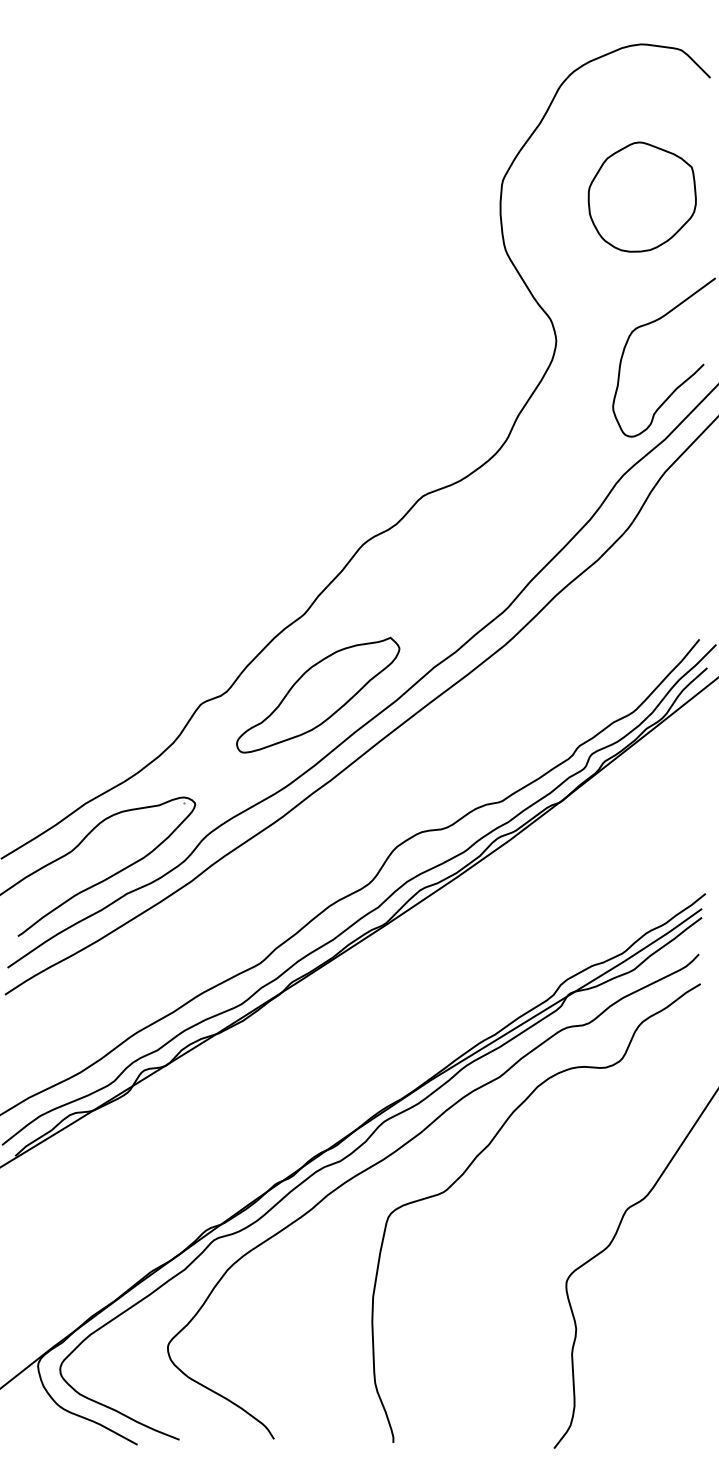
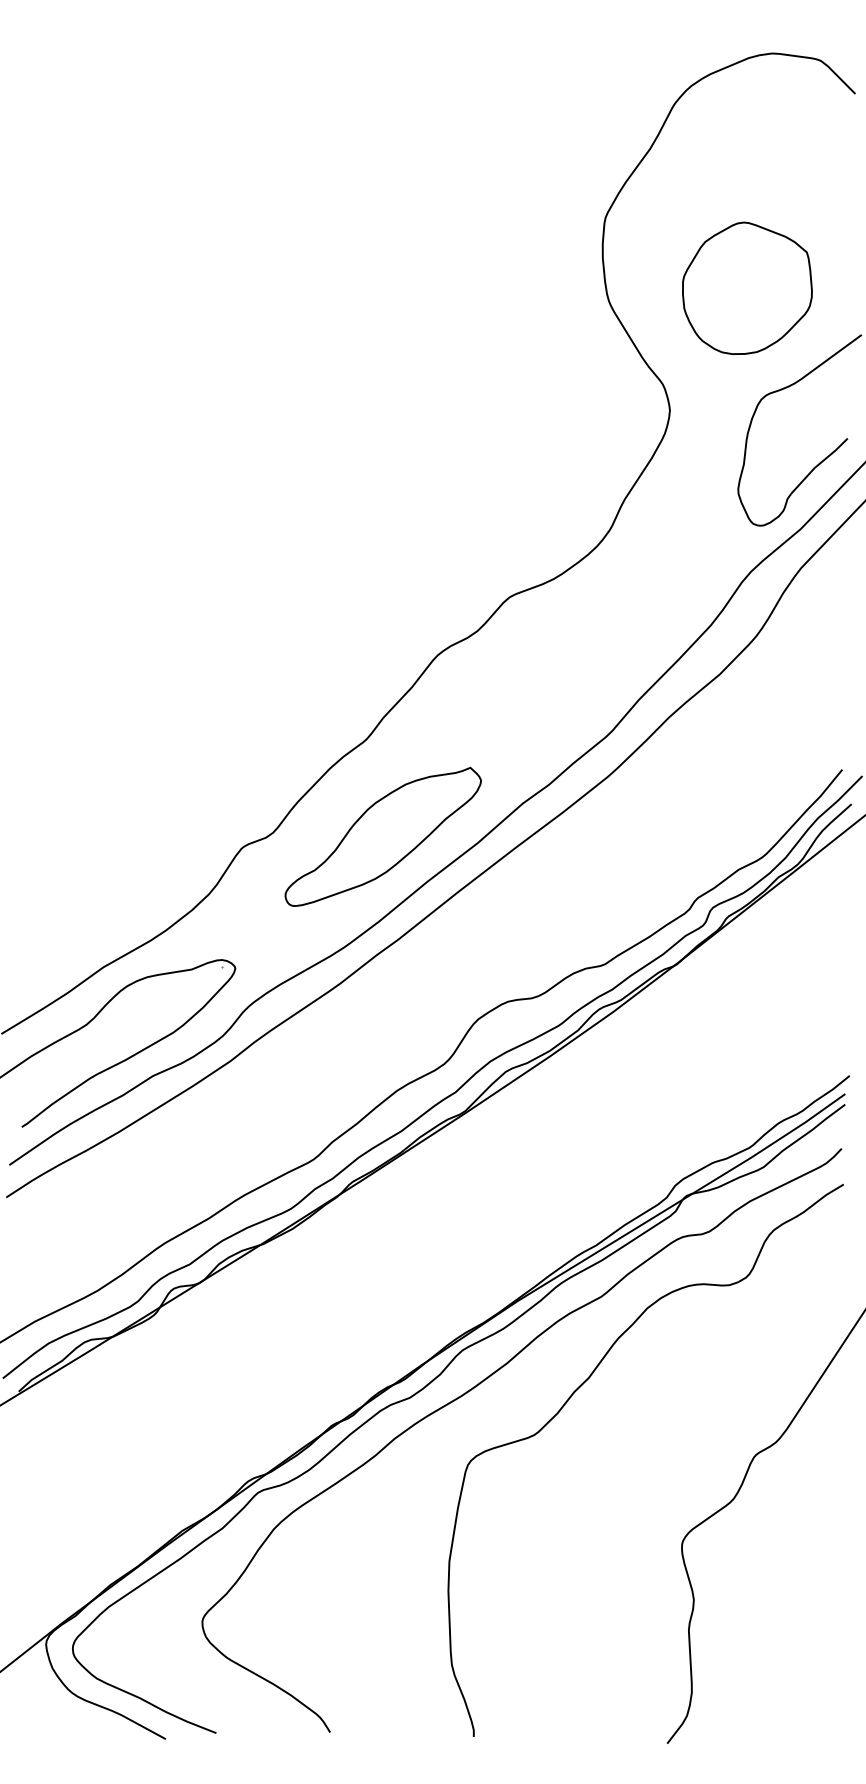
part: (642, 196) -> (747, 287), moved

